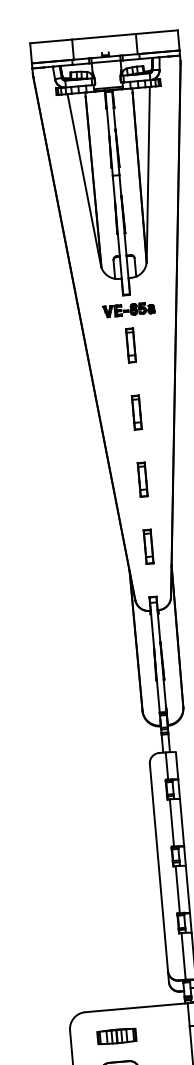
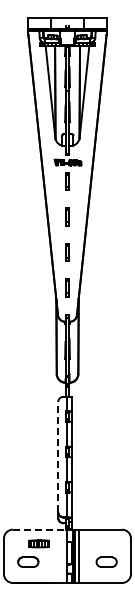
line: (159, 868) -> (58, 457), solid -> dashed
line: (137, 1007) -> (40, 529), solid -> dashed
part: (115, 1035) -> (38, 543), moved

